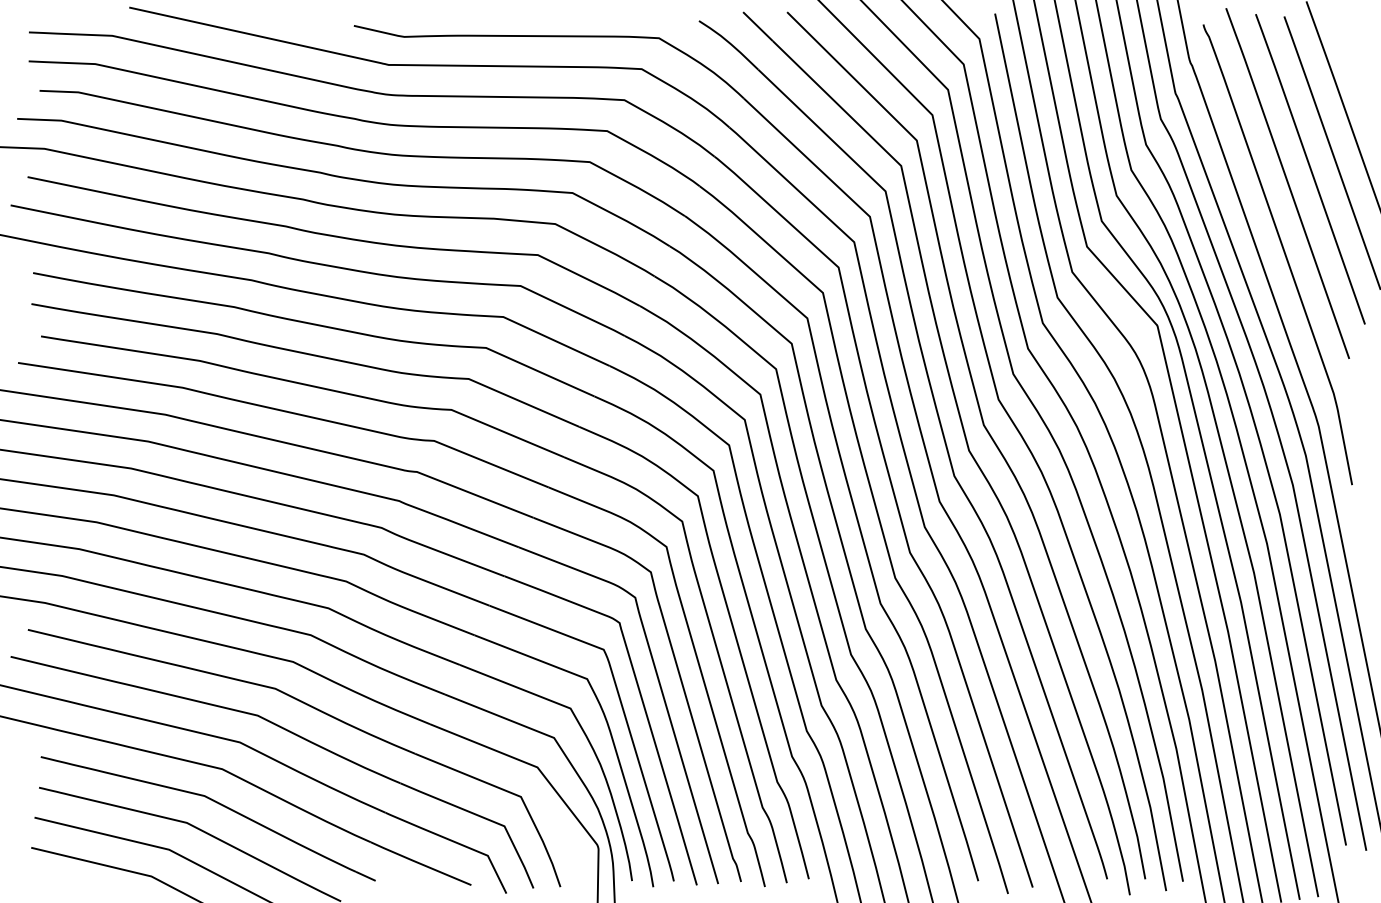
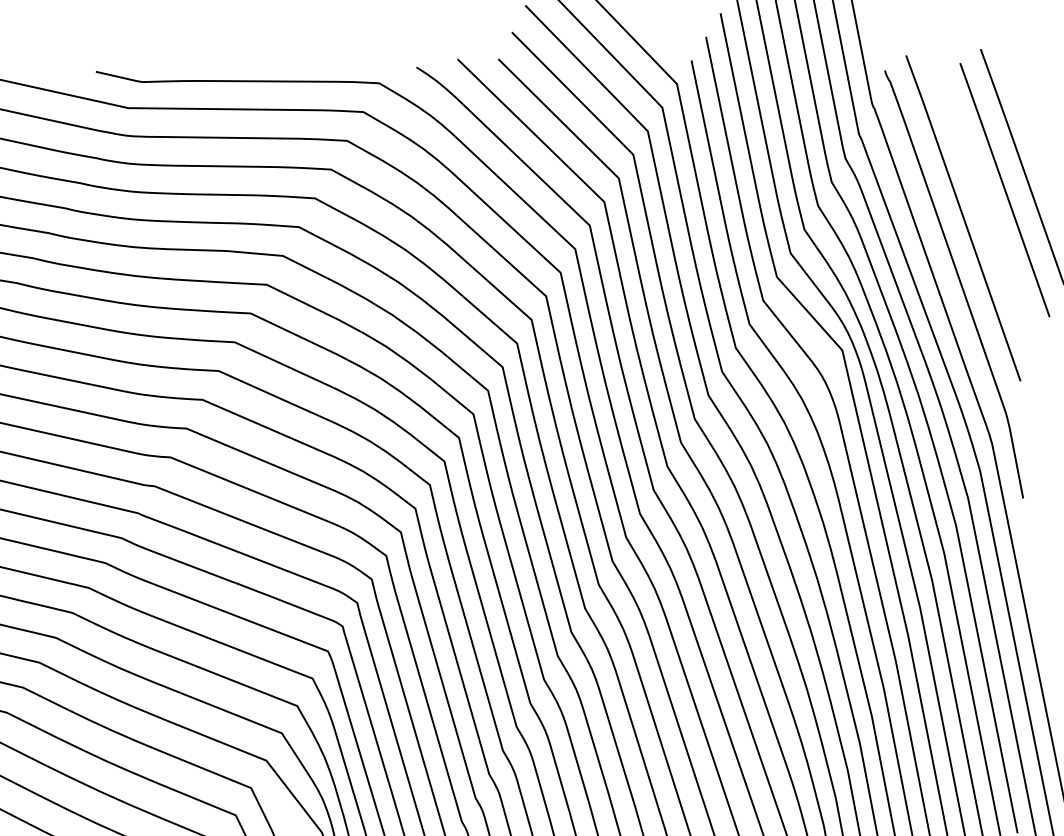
line: (1310, 169) -> (984, 205), removed

